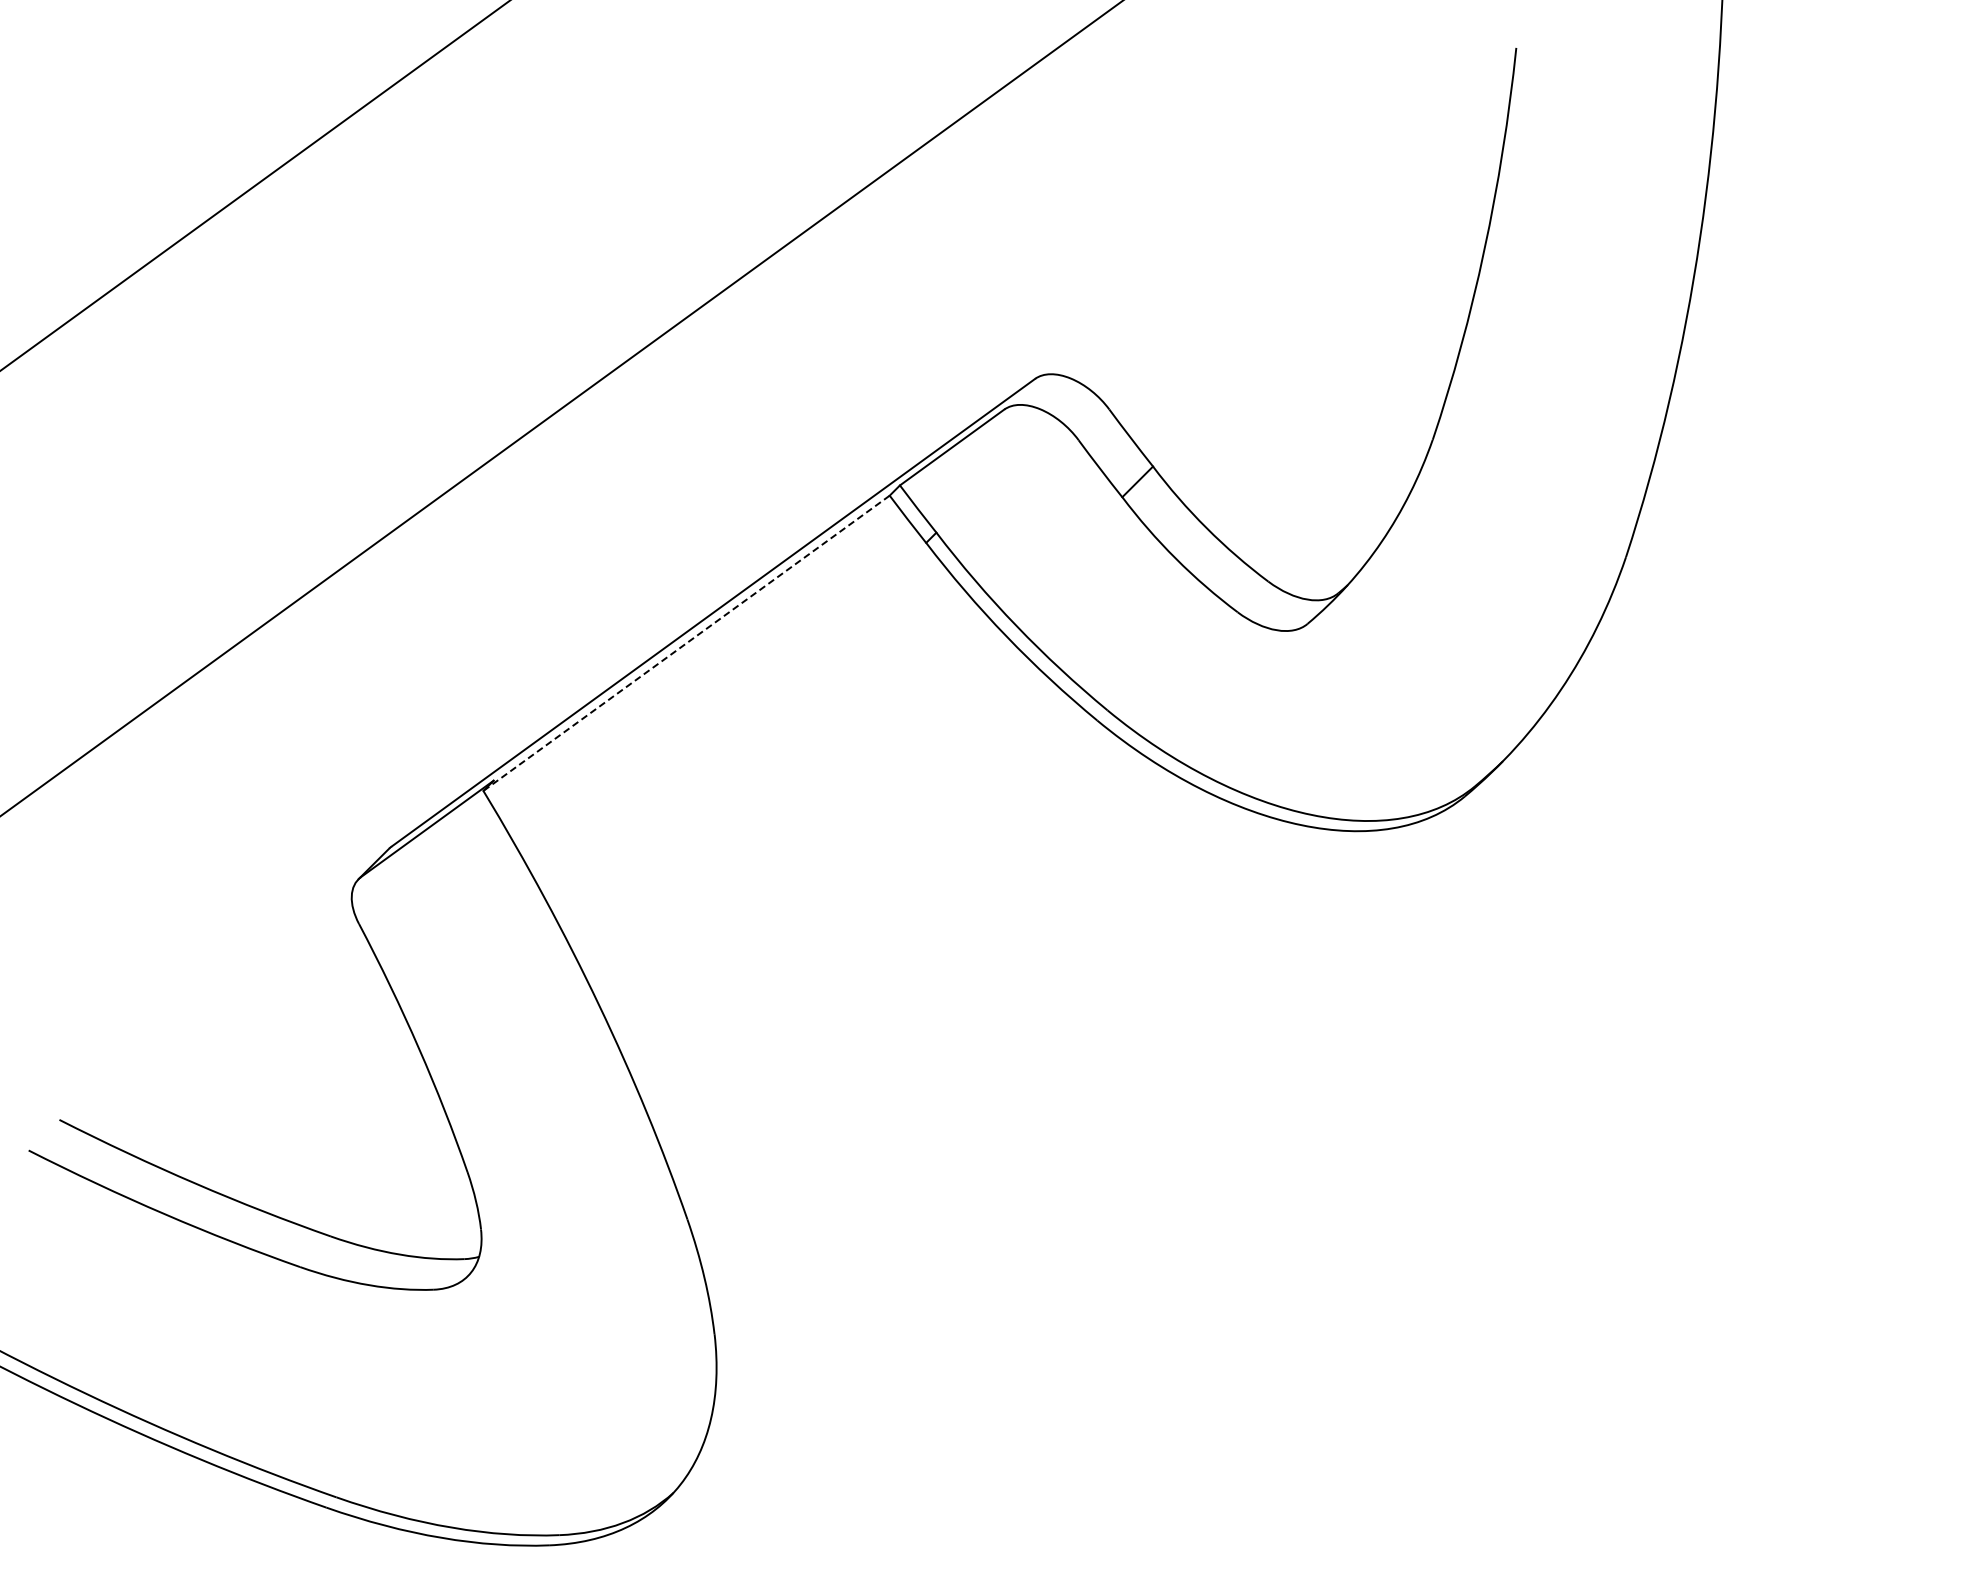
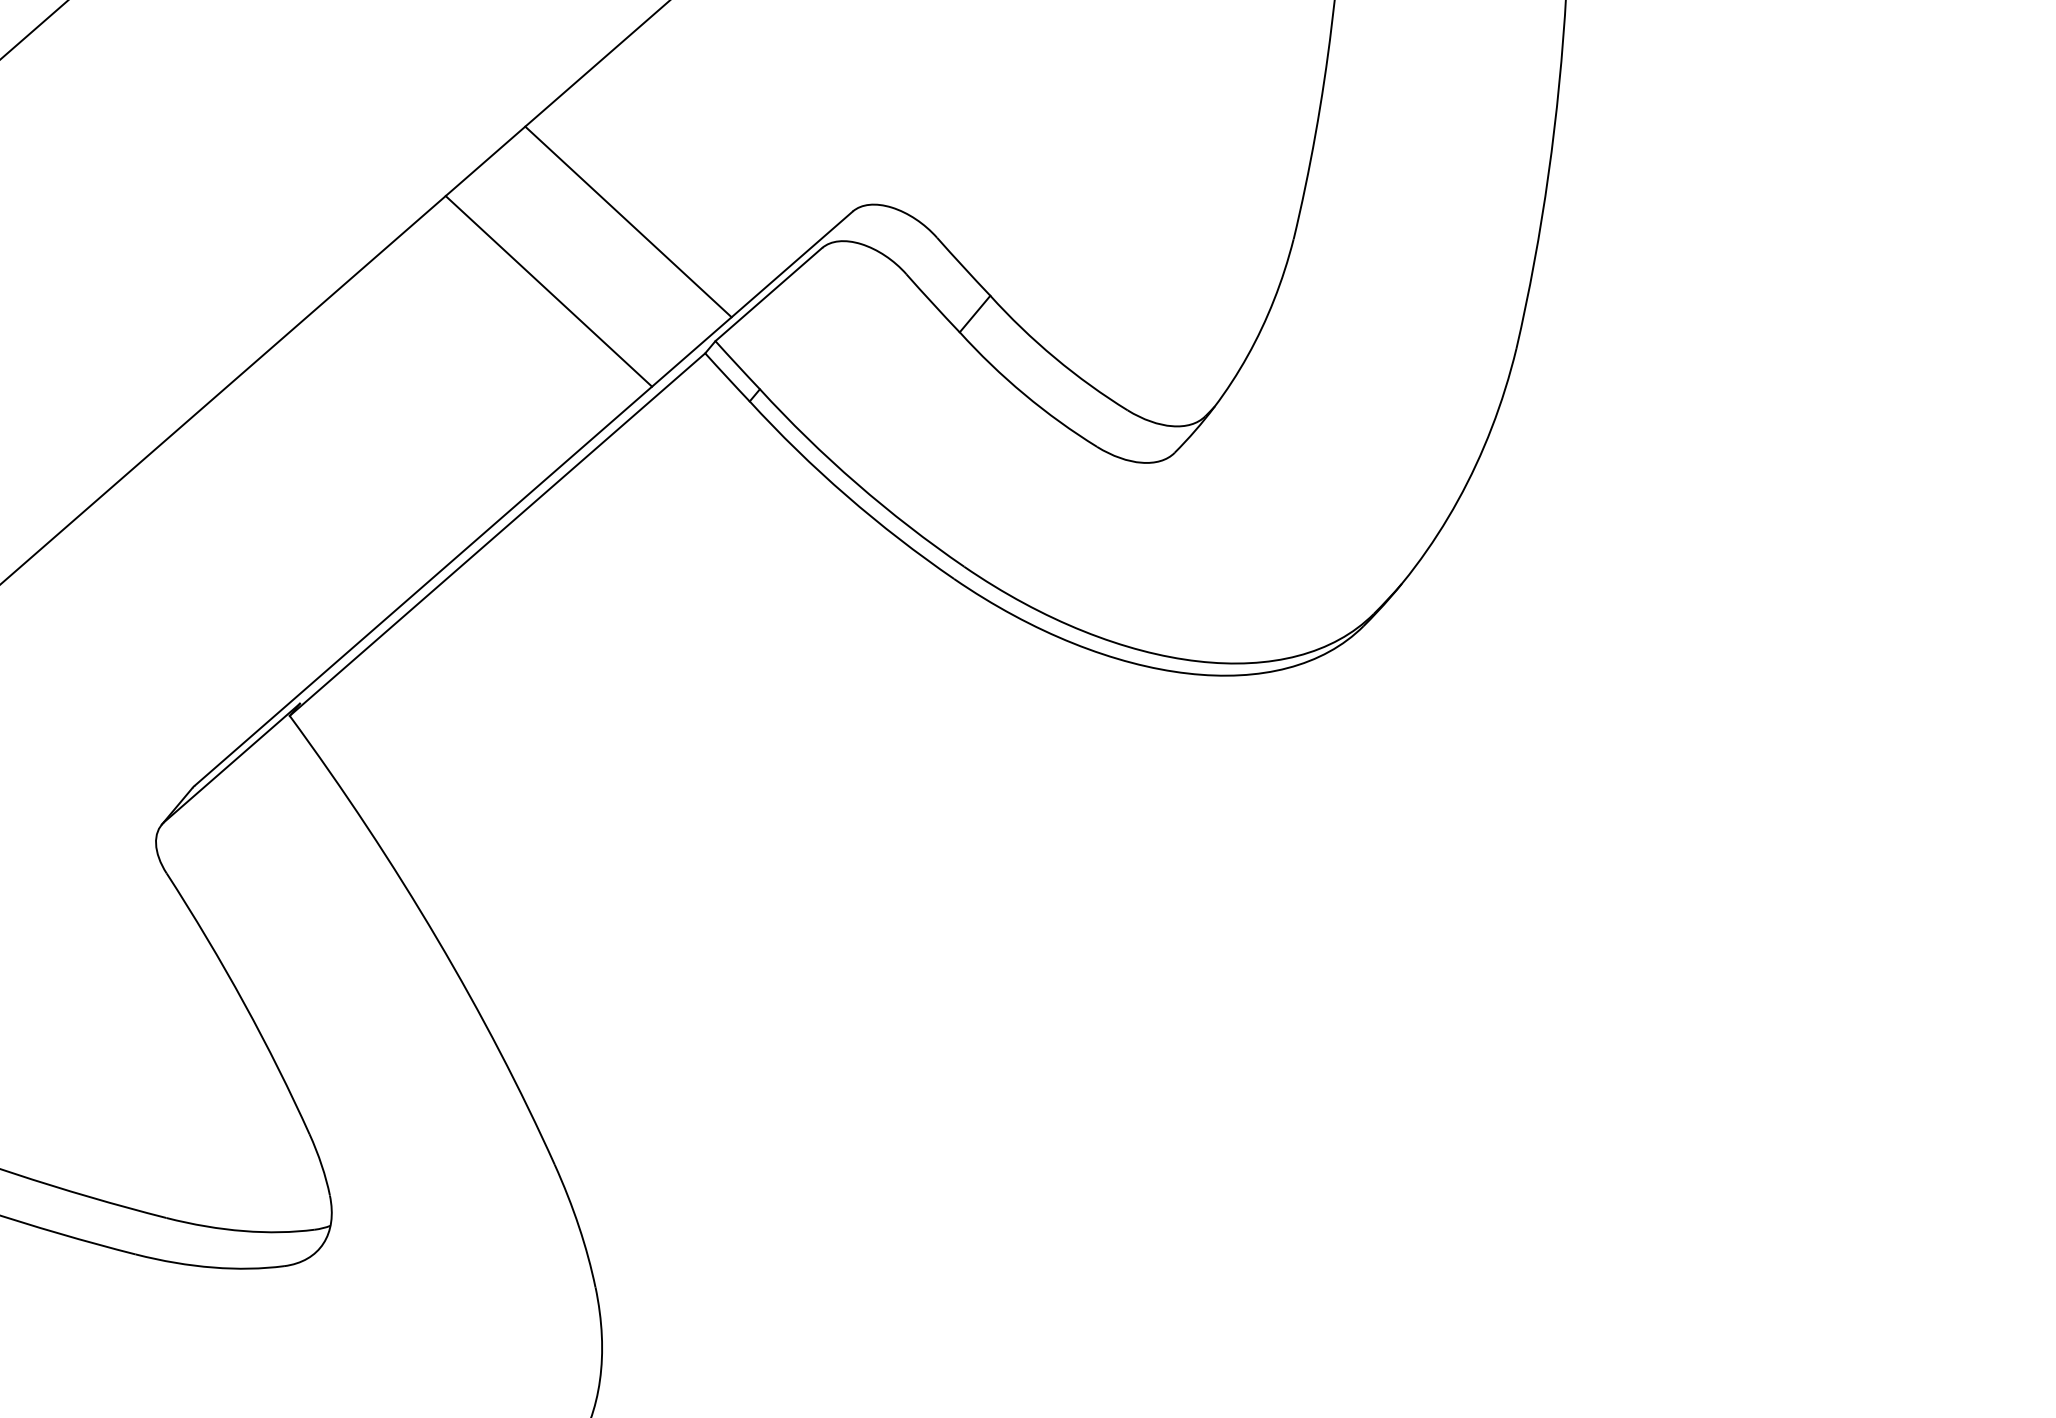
line: (830, 370) -> (628, 222), added
line: (752, 426) -> (548, 291), added
line: (686, 643) -> (497, 534), dashed -> solid

